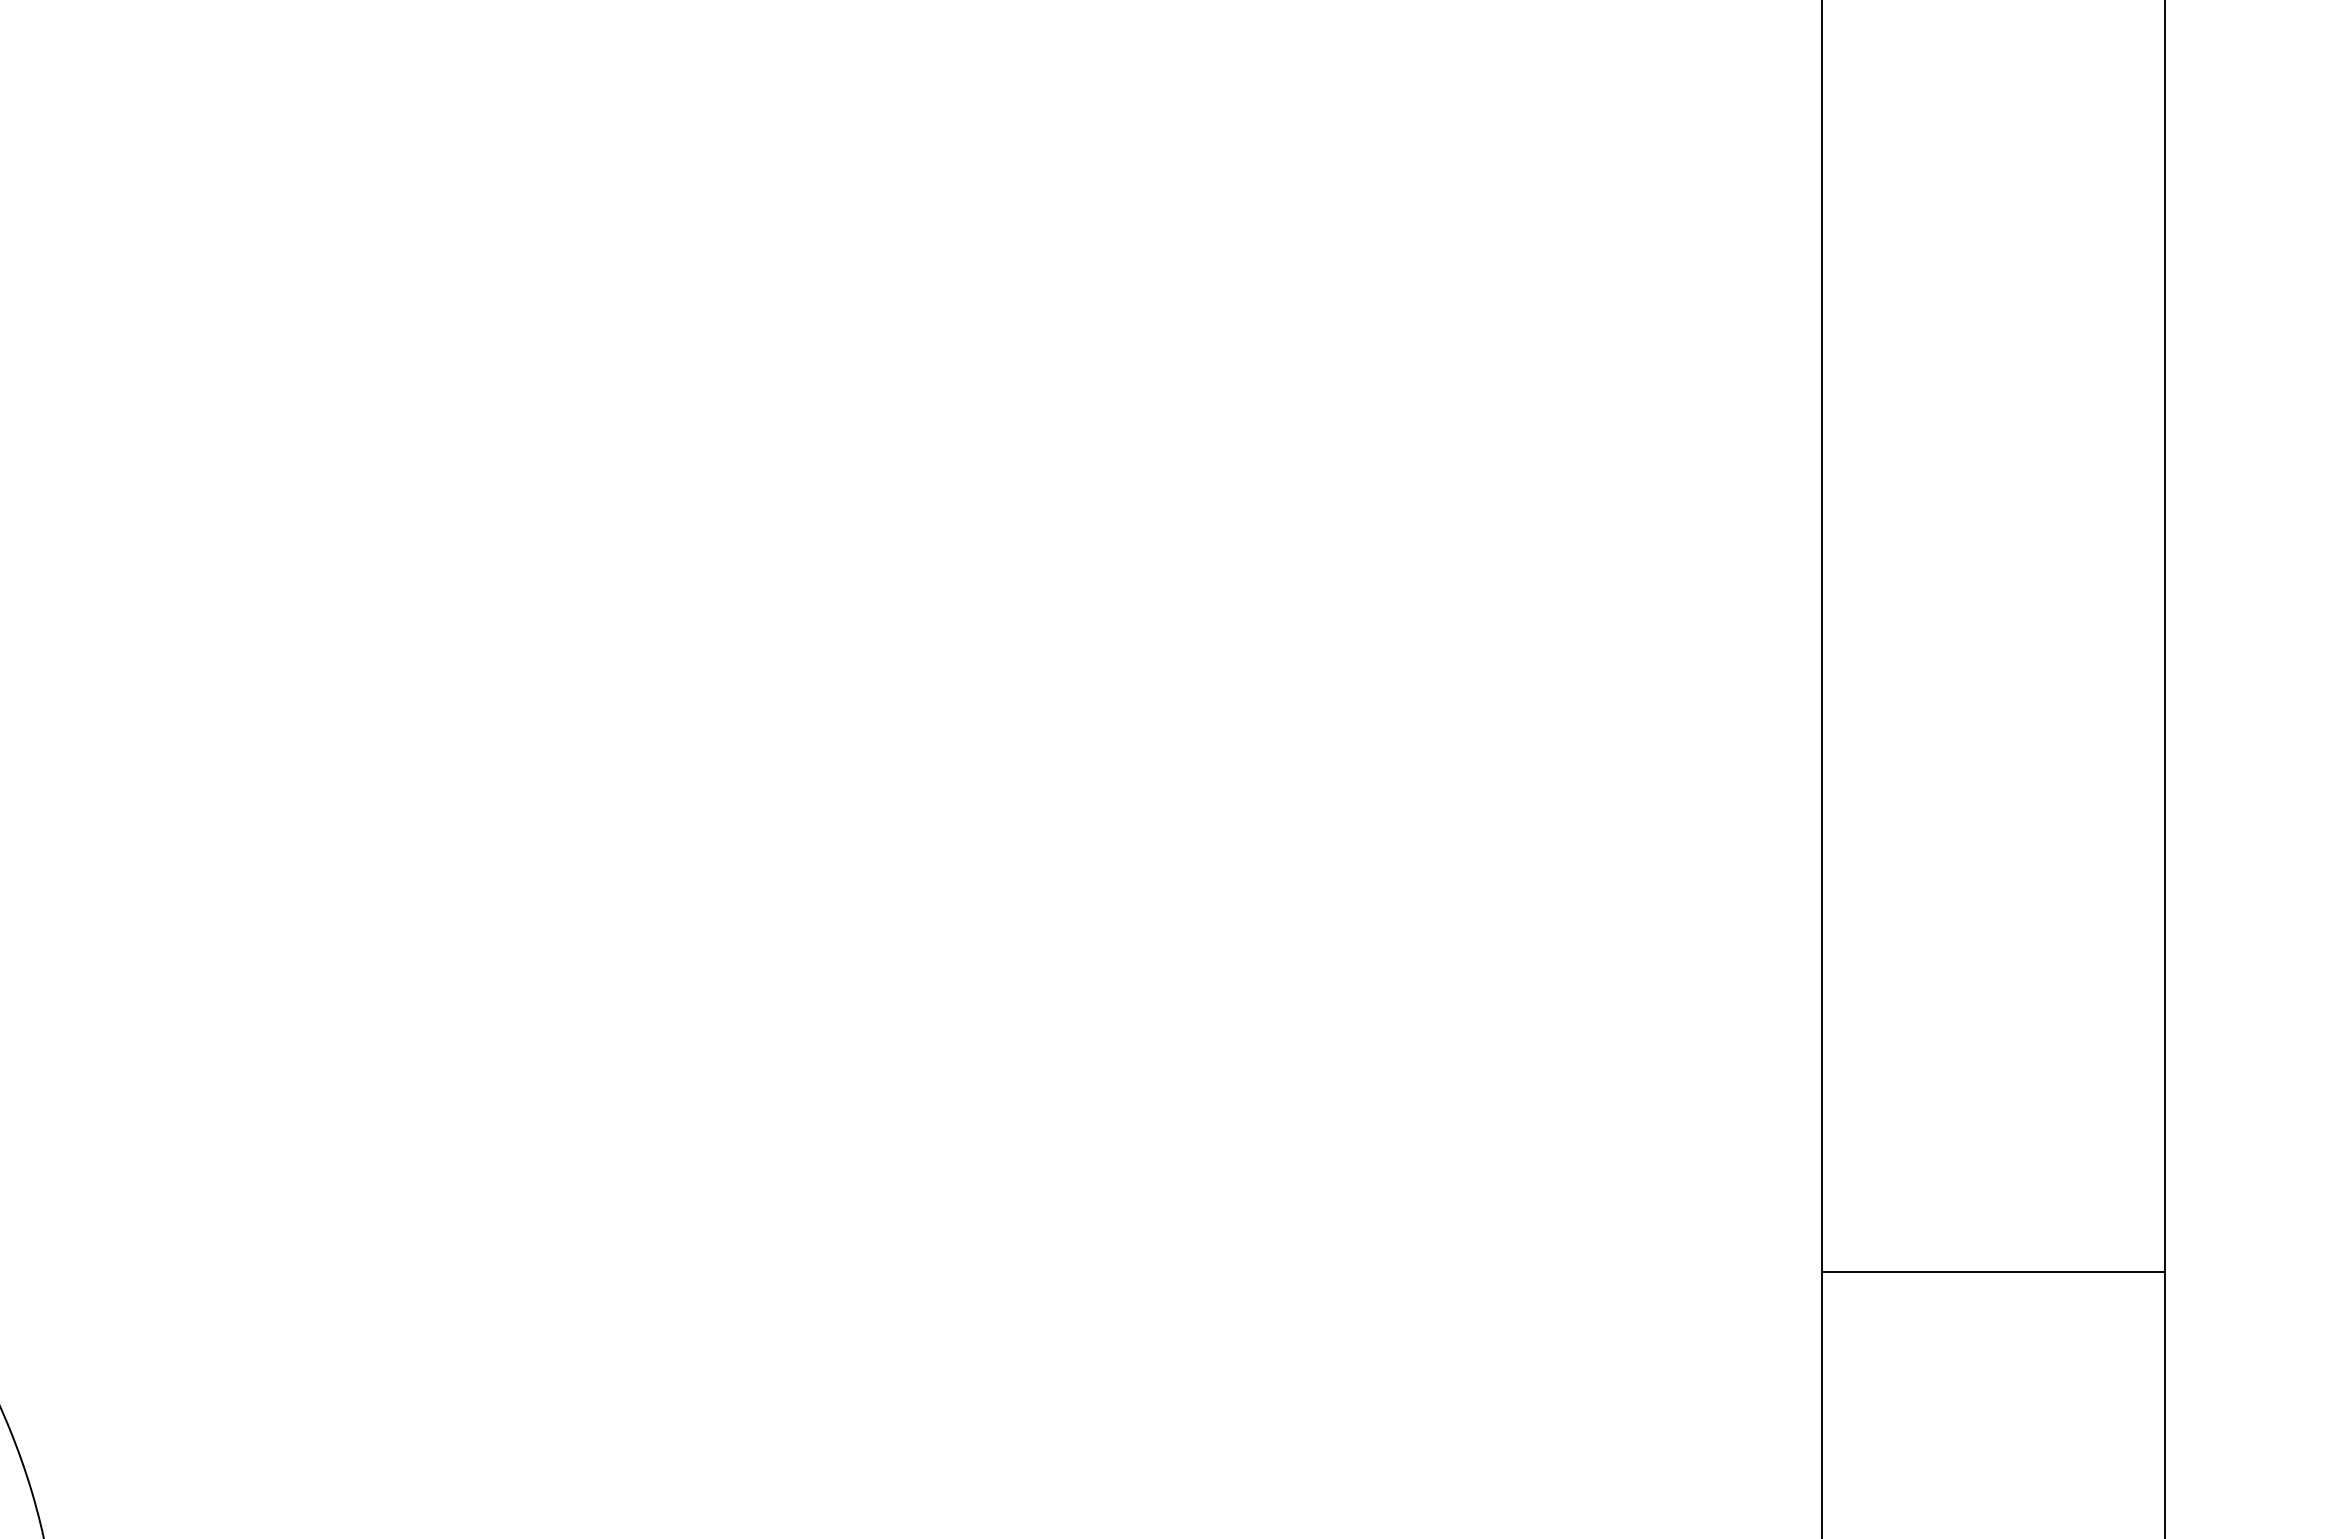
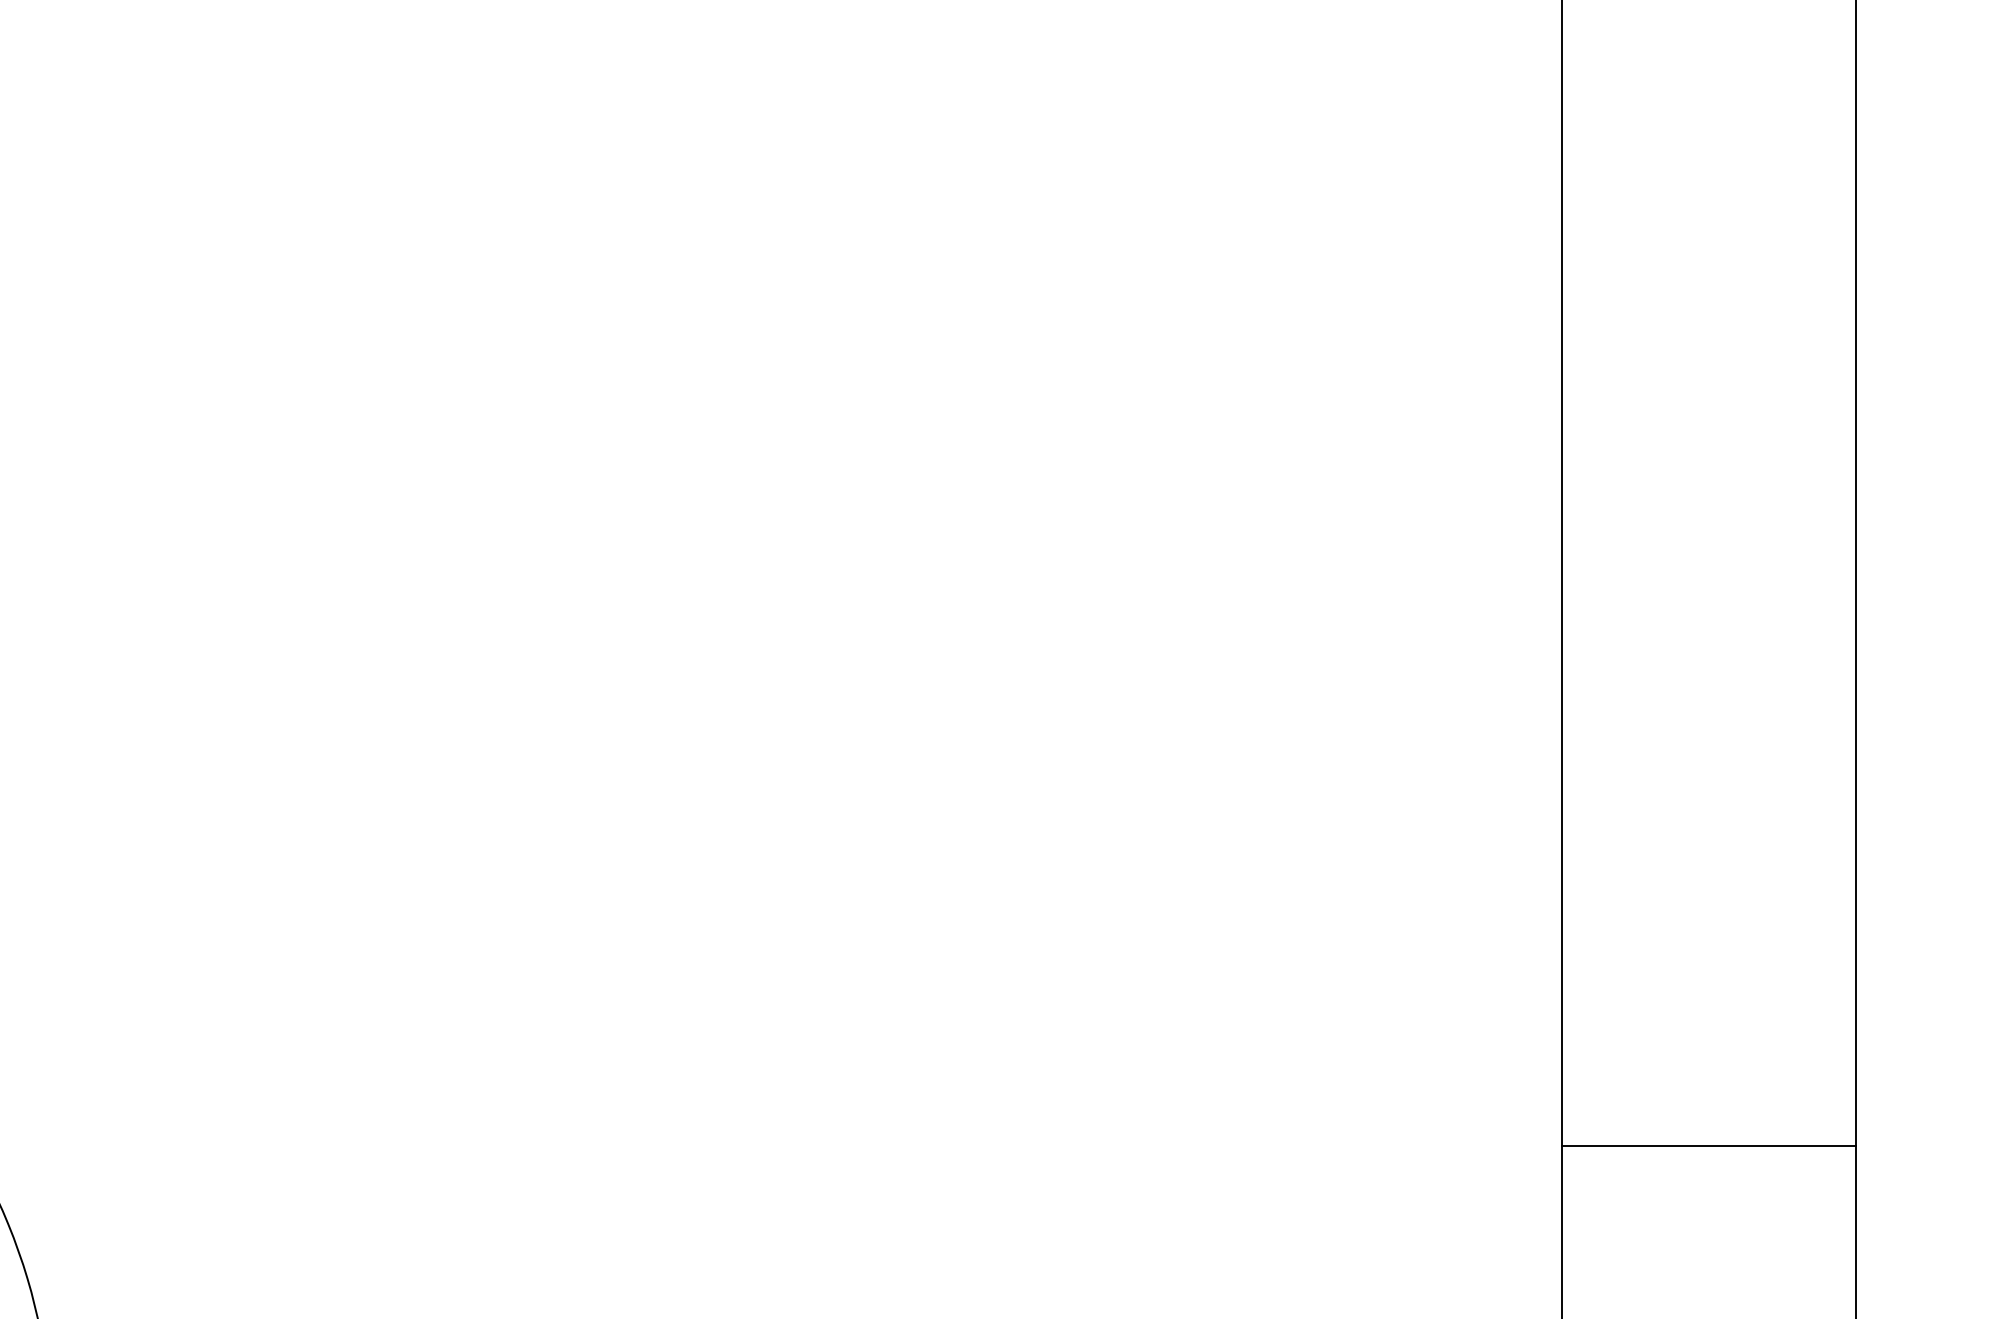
line: (1993, 1271) -> (1708, 1145), moved

